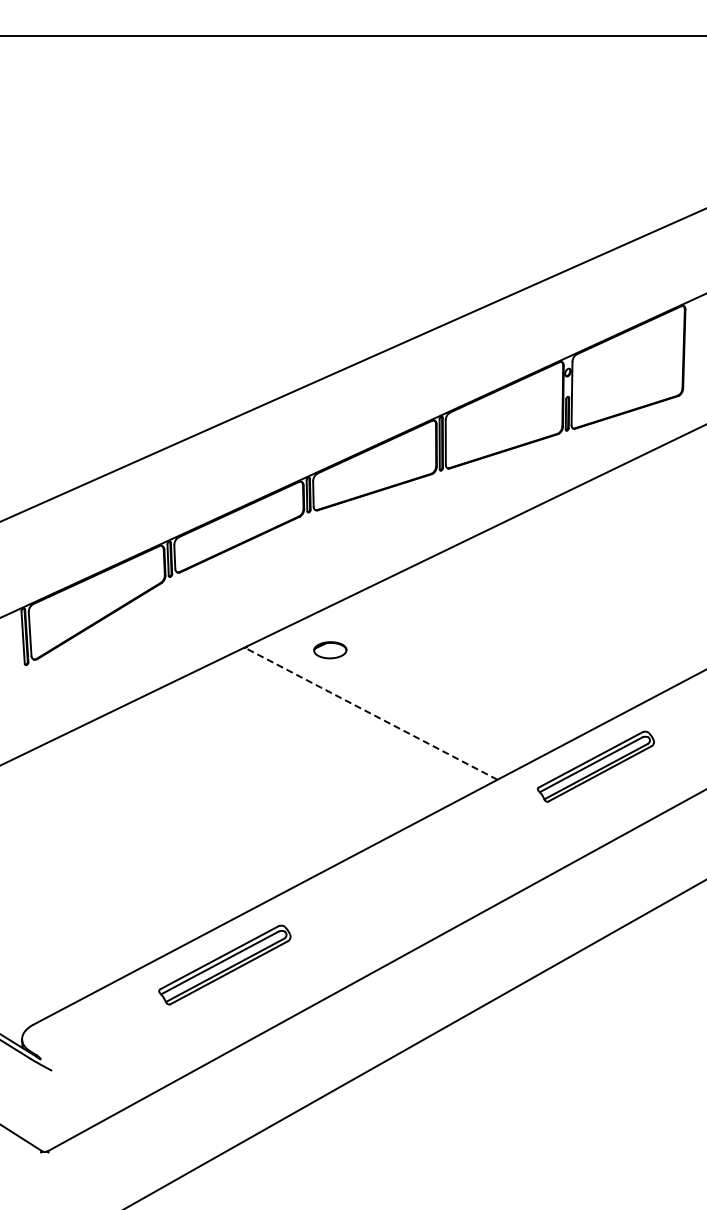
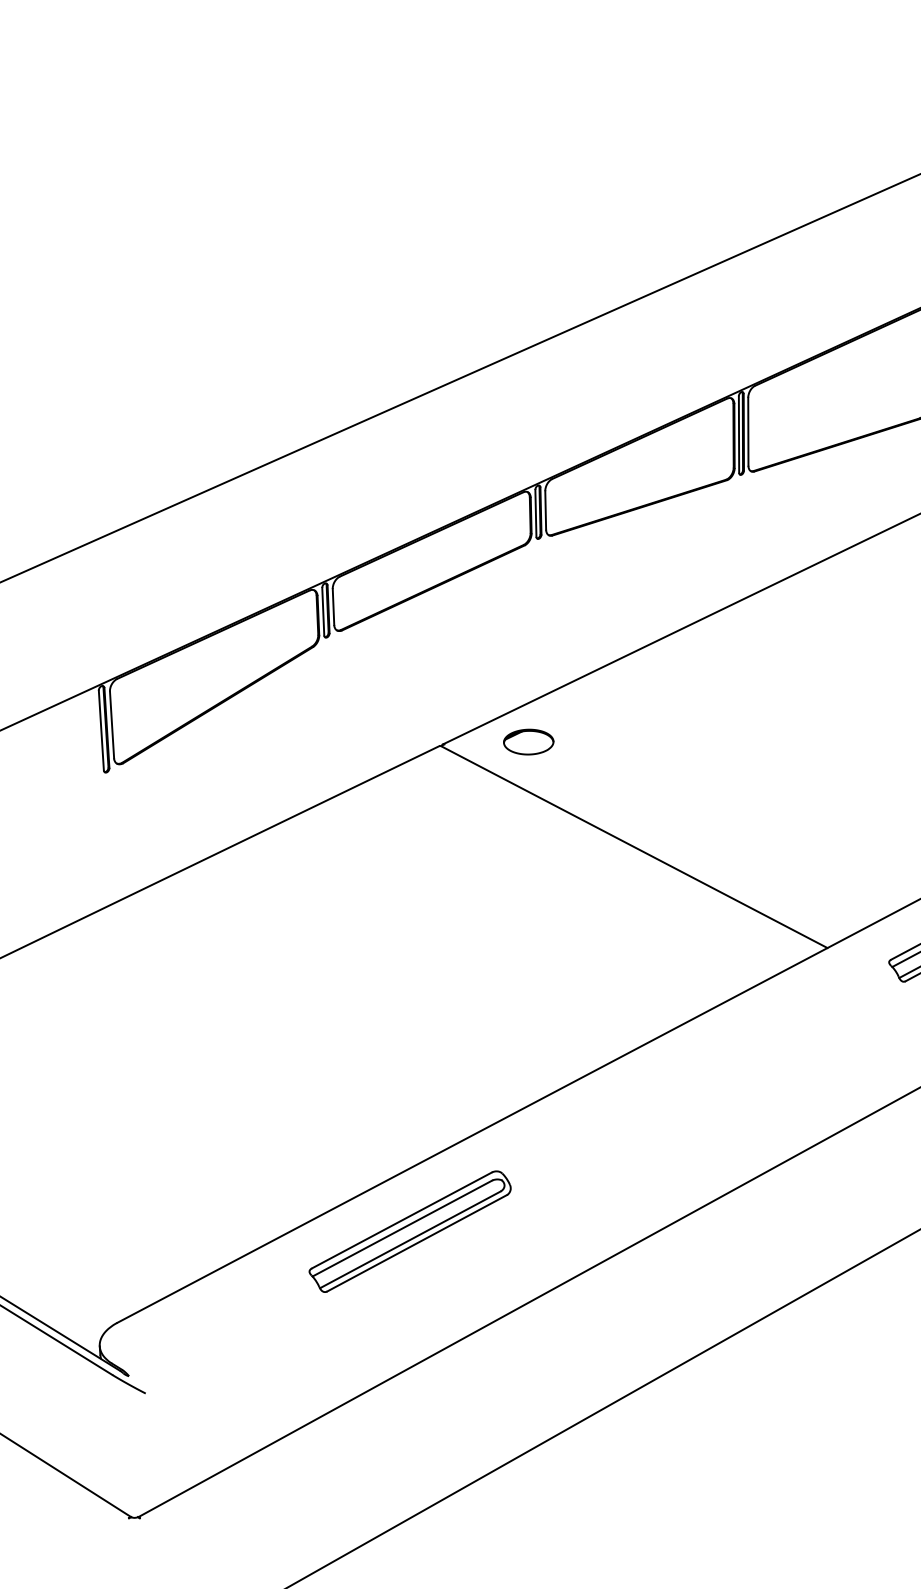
part: (330, 650) -> (528, 742), moved
line: (370, 713) -> (633, 846), dashed -> solid

